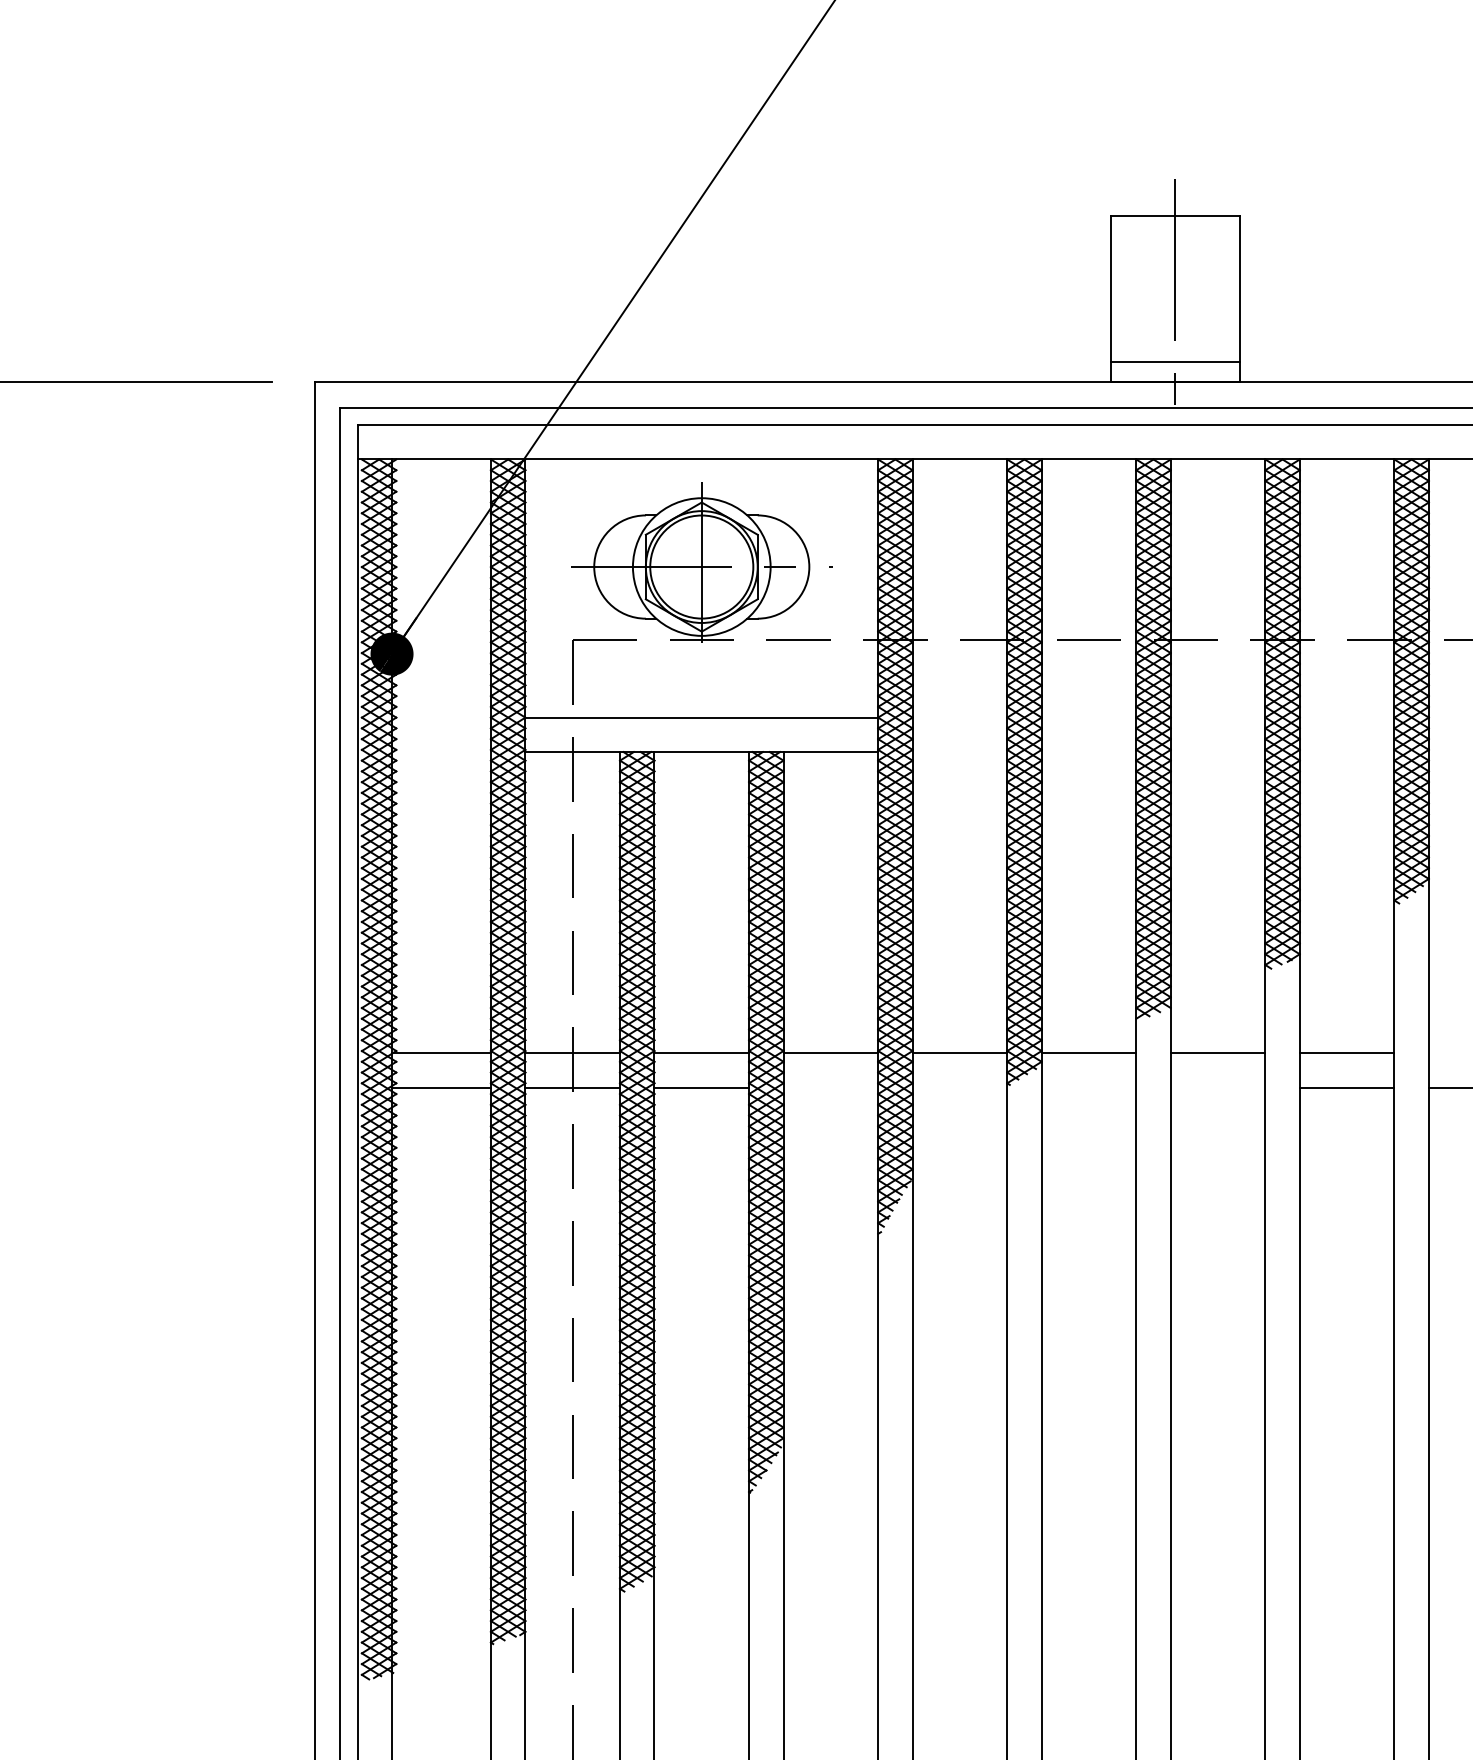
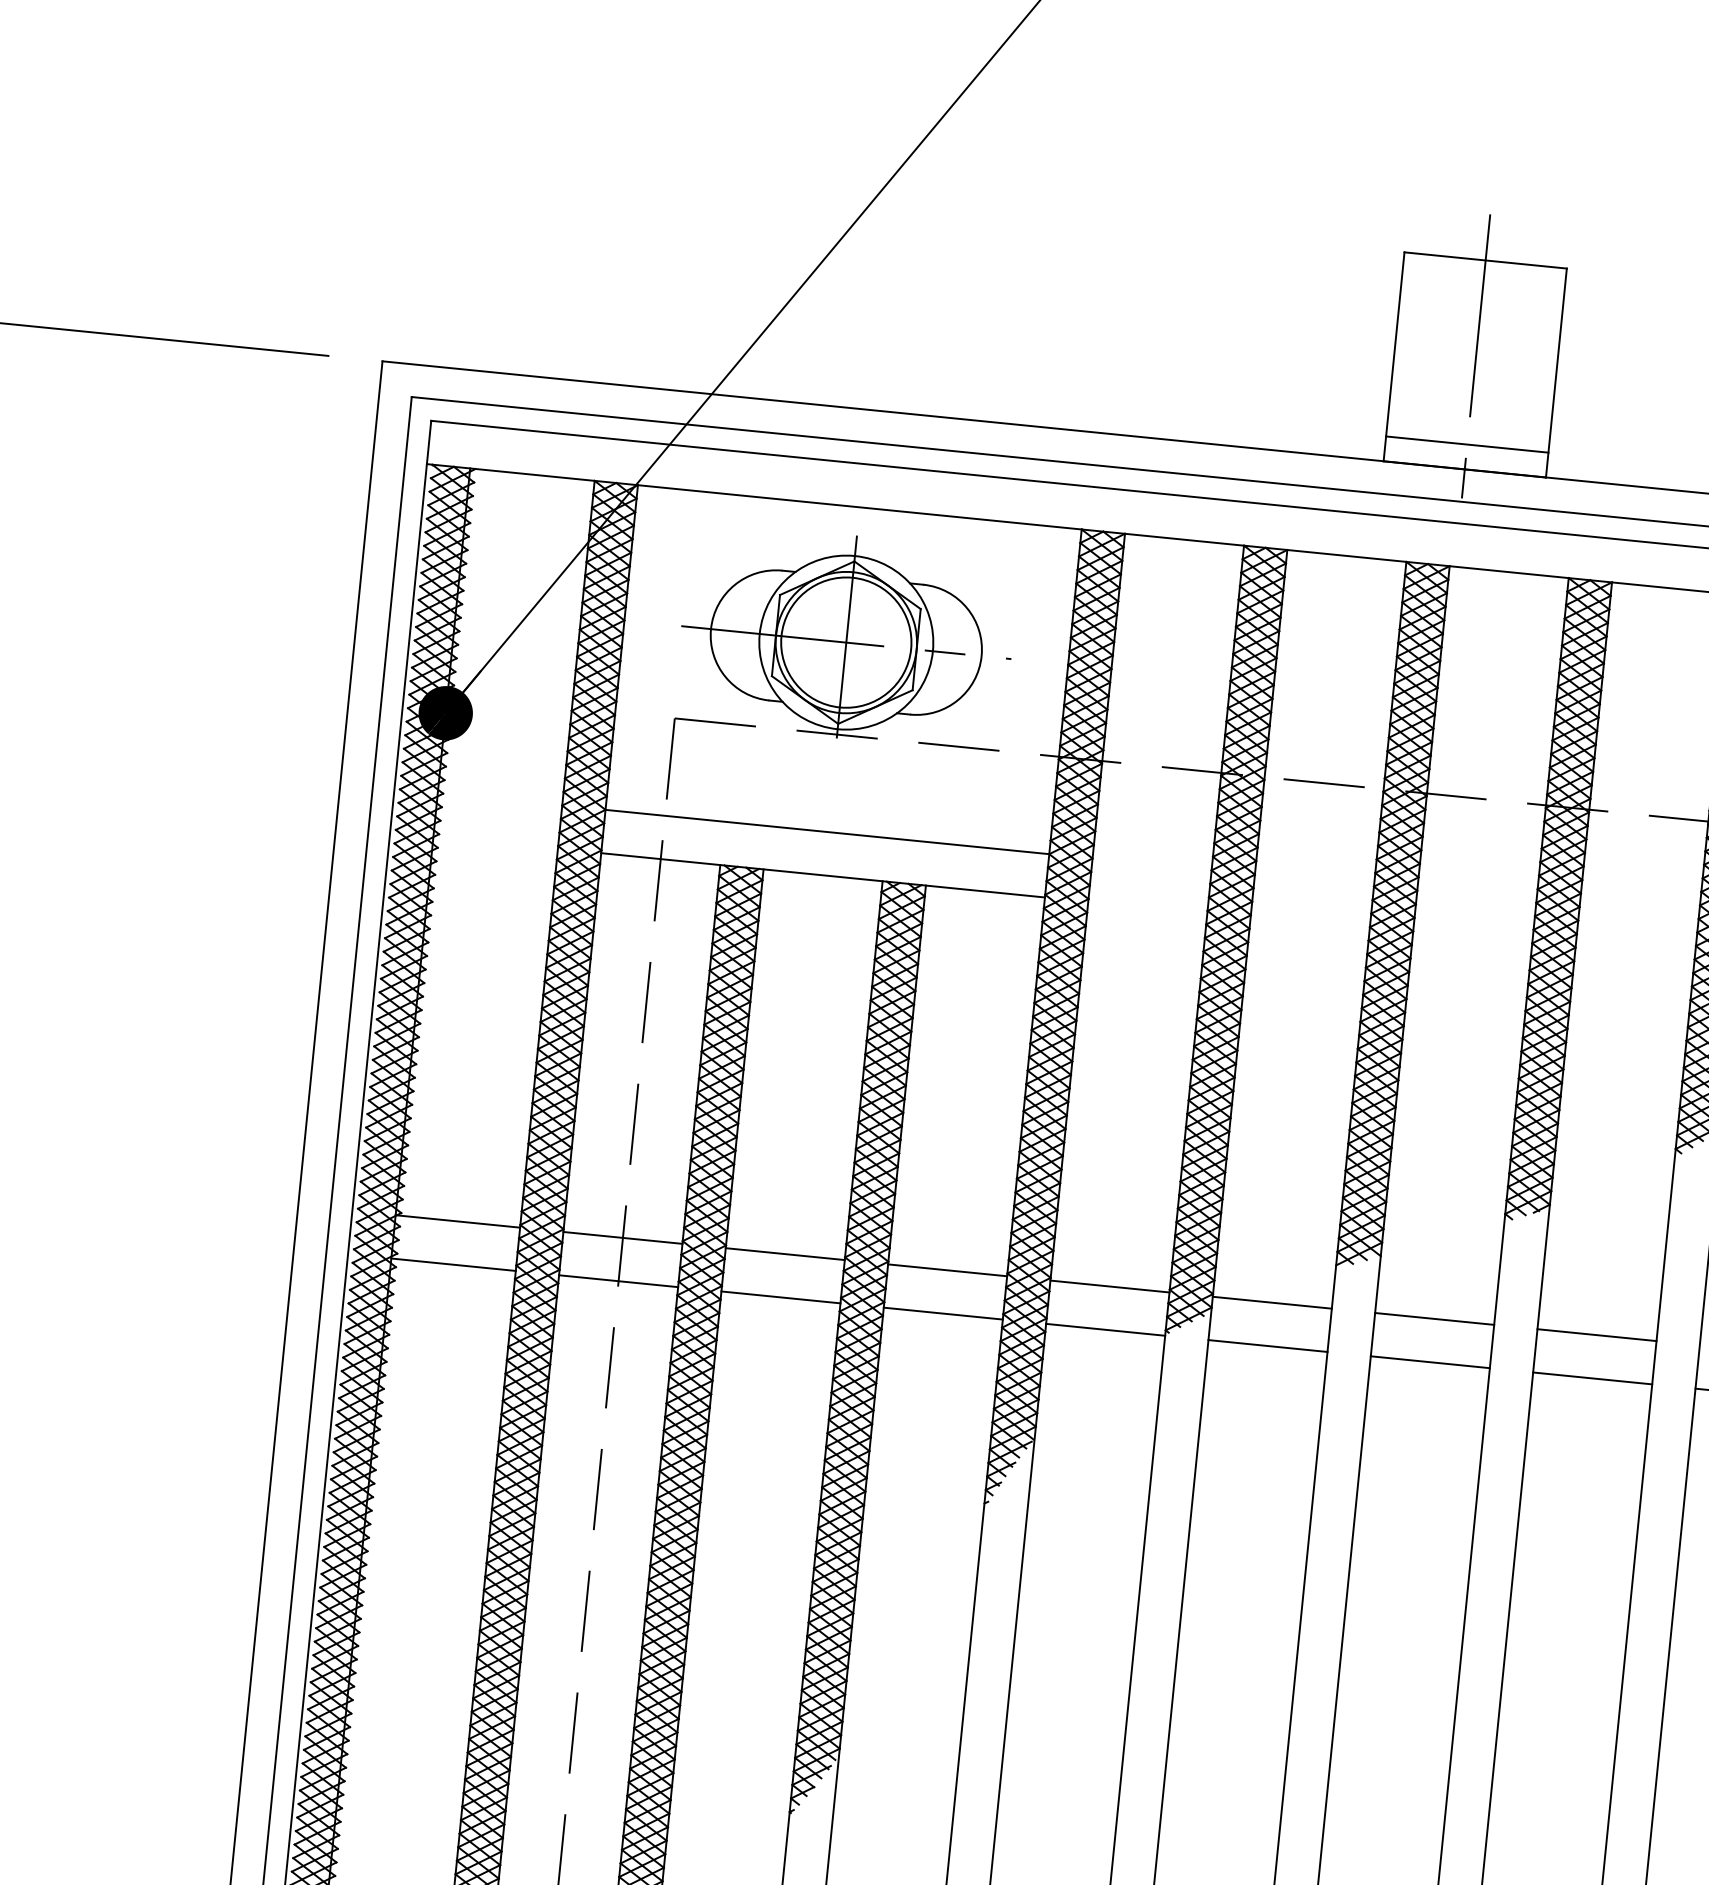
line: (830, 1087) -> (942, 1313), added
line: (959, 1087) -> (1105, 1329), added
line: (1088, 1087) -> (1267, 1345), added
line: (1217, 1087) -> (1429, 1362), added

